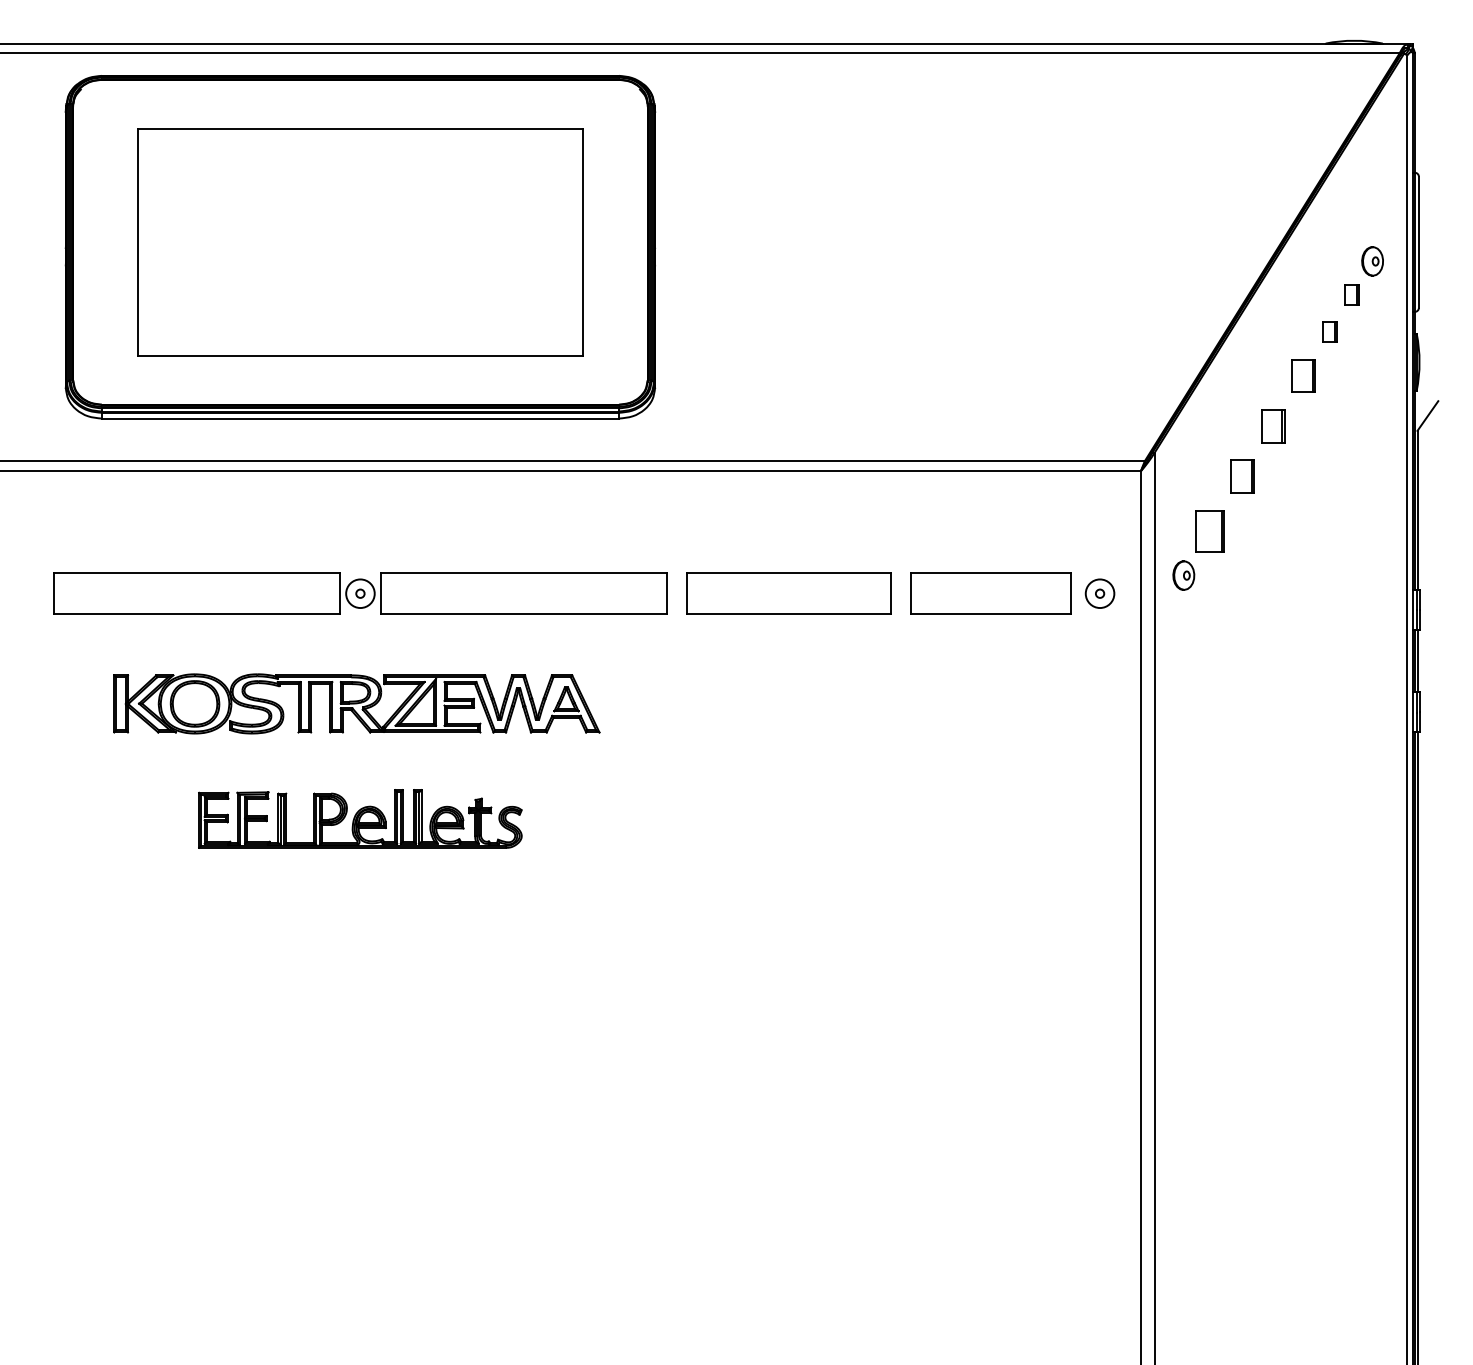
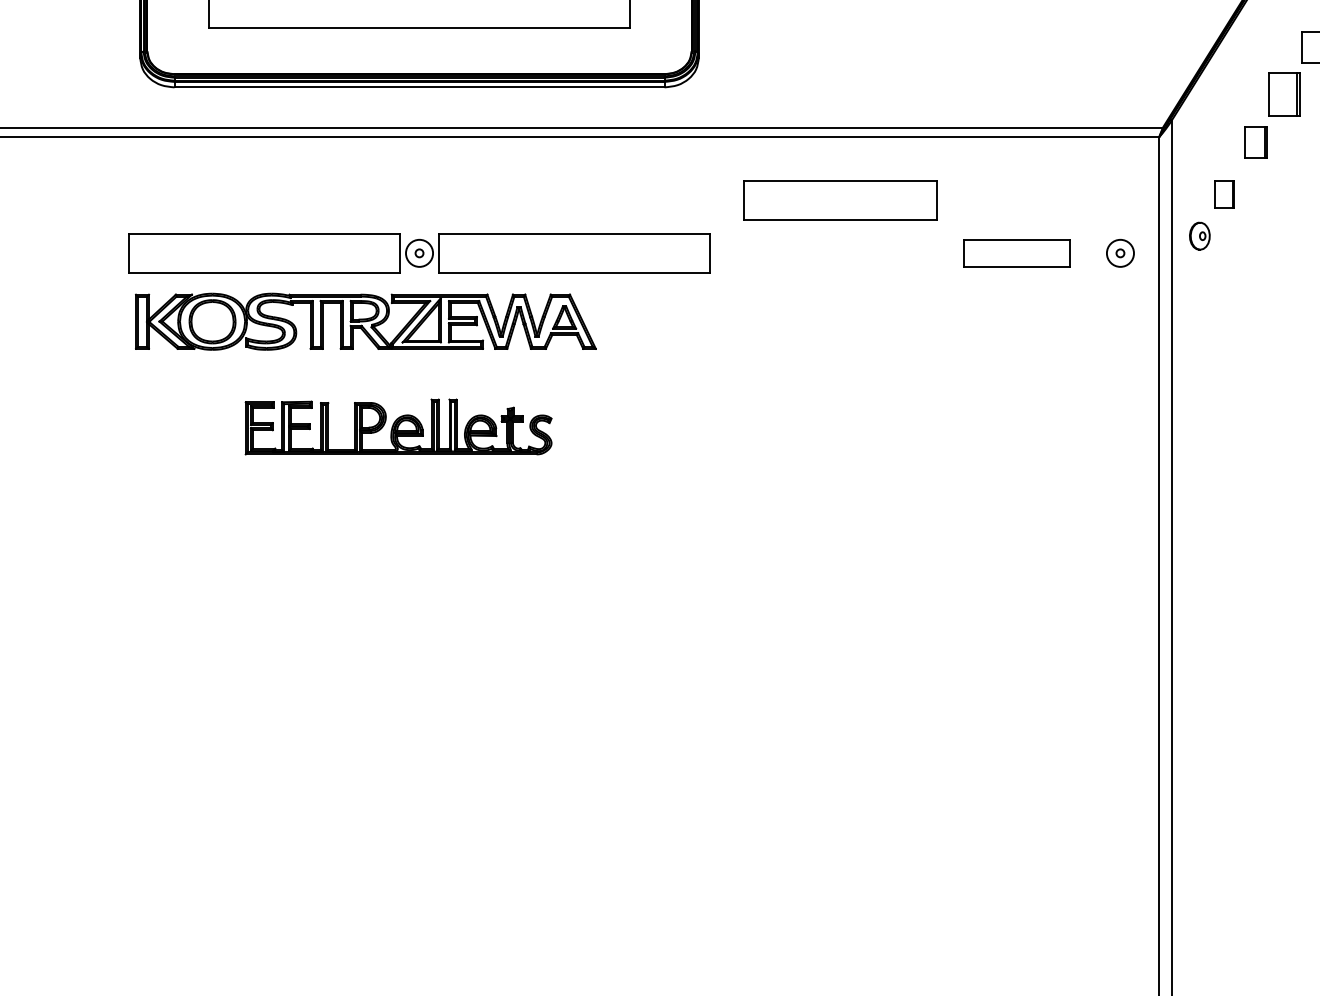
part: (1273, 426) -> (1284, 94), size x1.4
part: (1209, 531) -> (1224, 194), size x0.7
part: (788, 593) -> (840, 200), moved
part: (990, 593) -> (1016, 253), size x0.7
part: (356, 703) -> (365, 321), moved
part: (360, 818) -> (398, 426), moved

